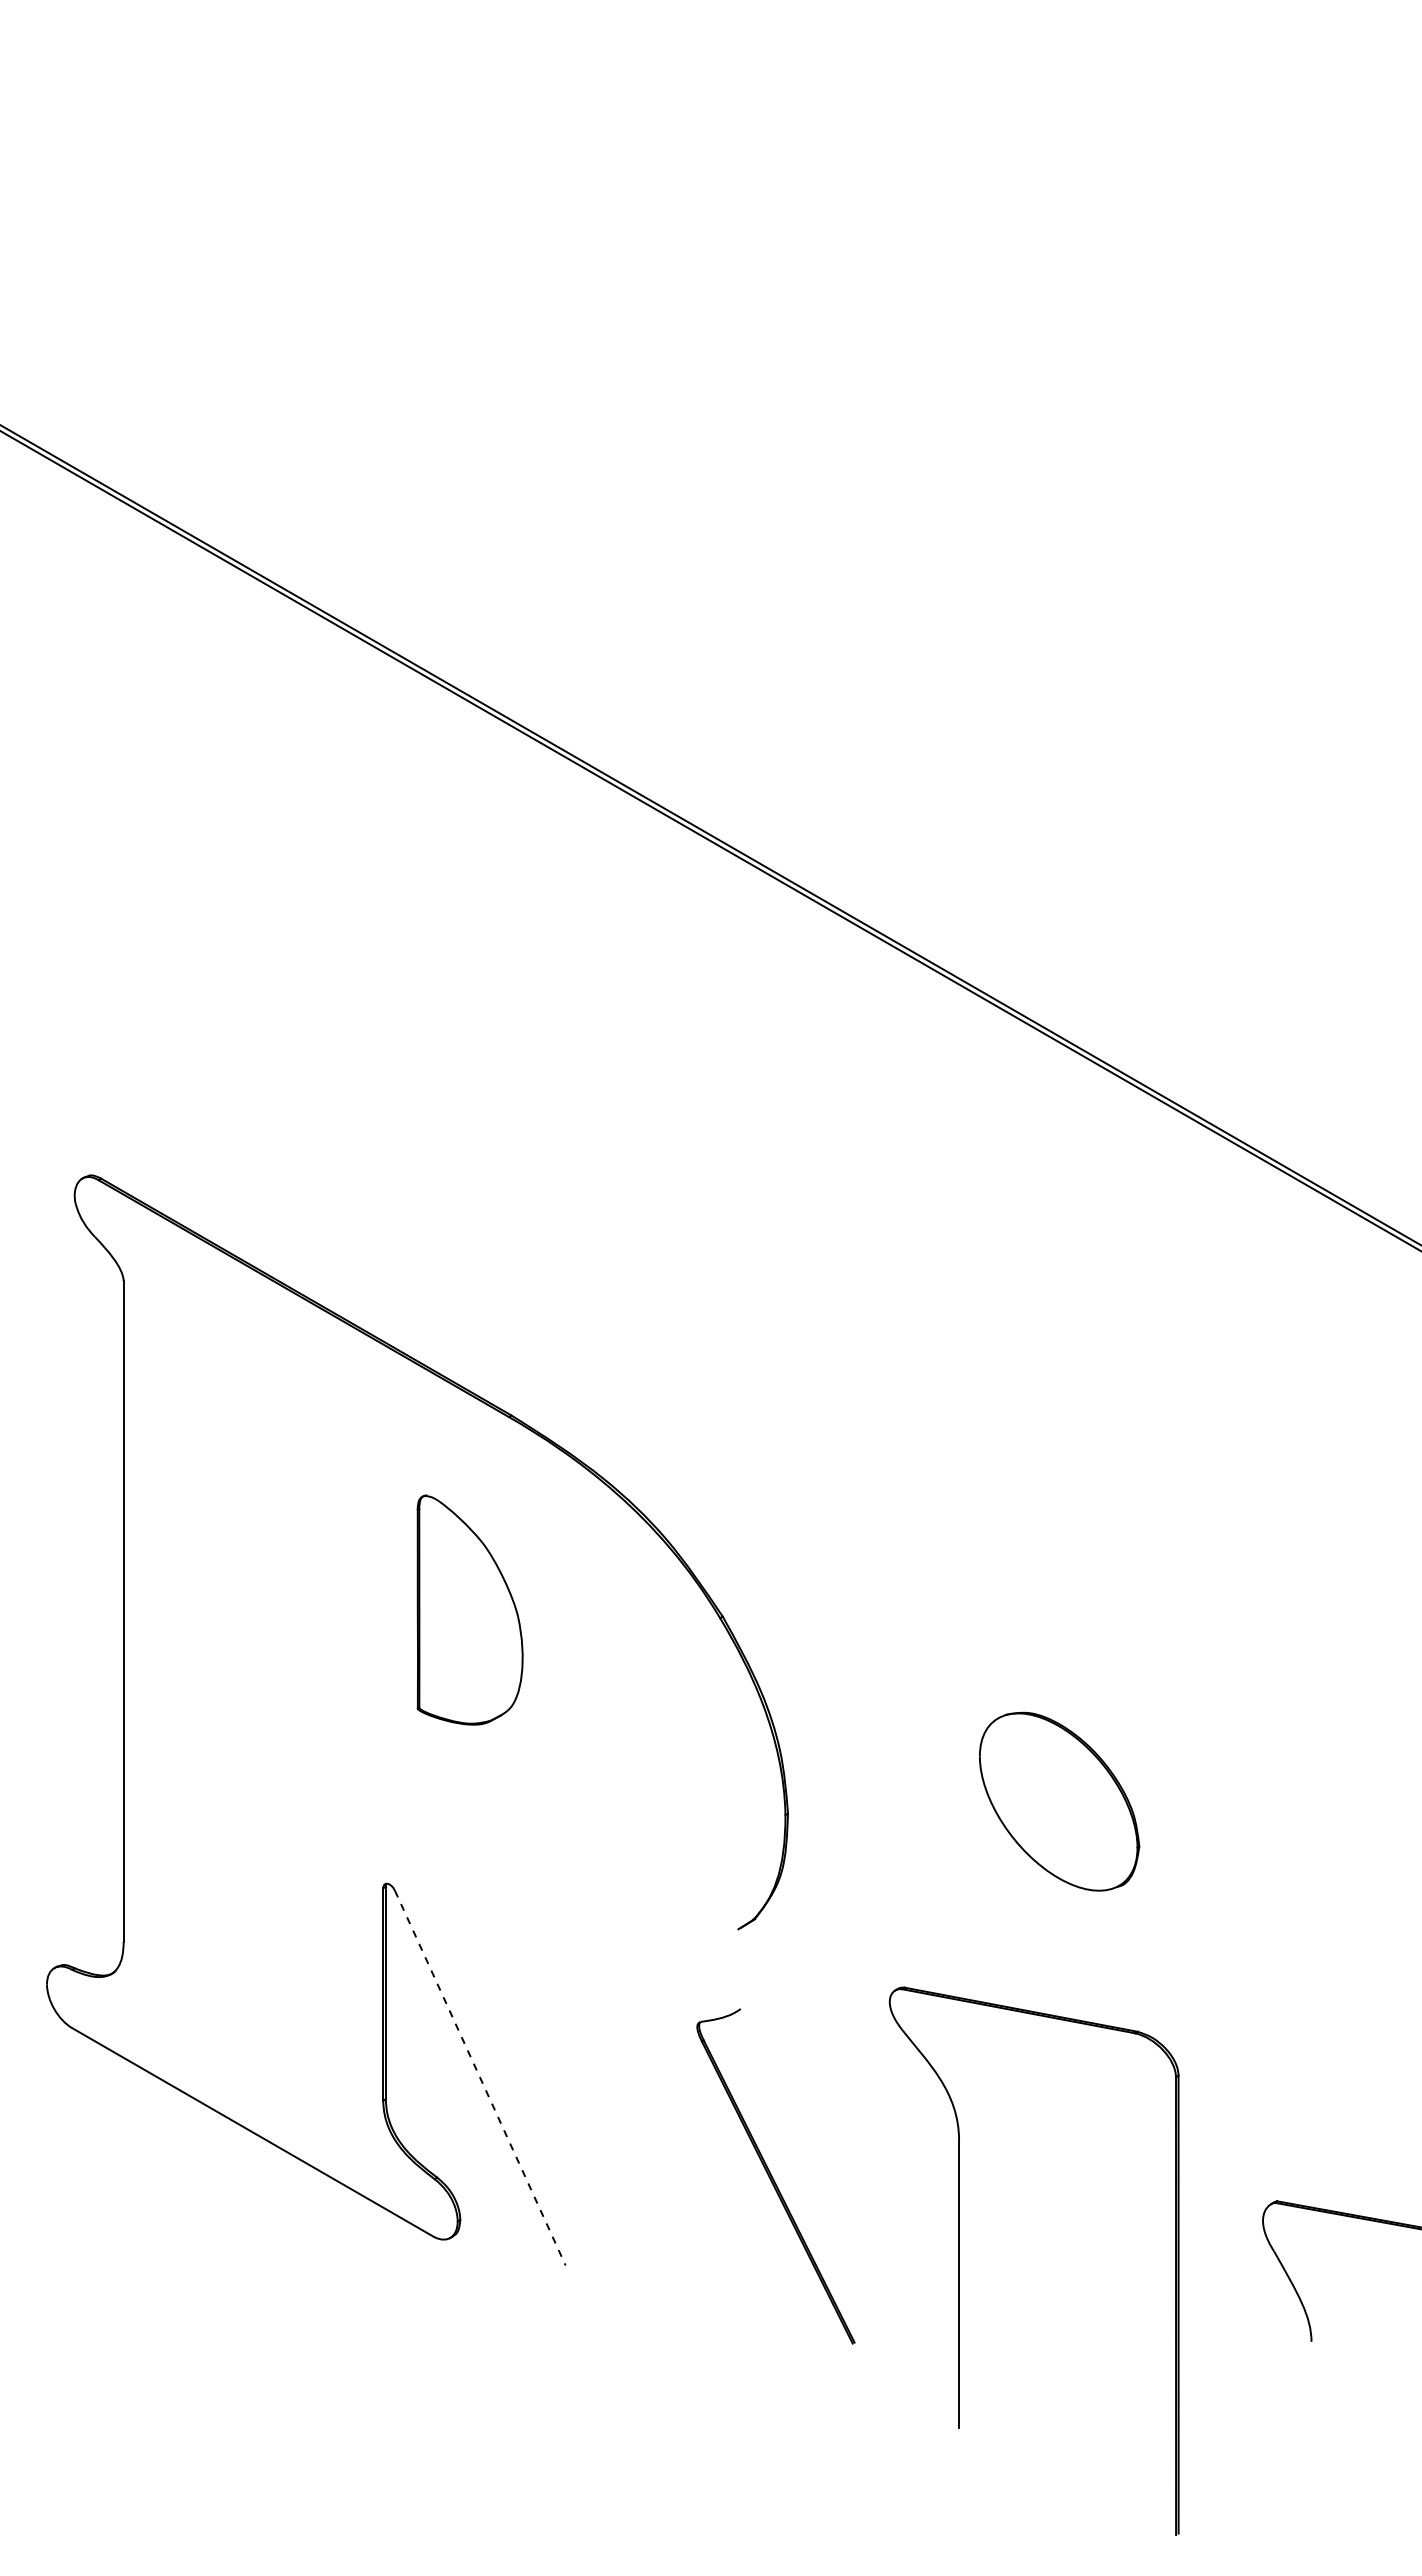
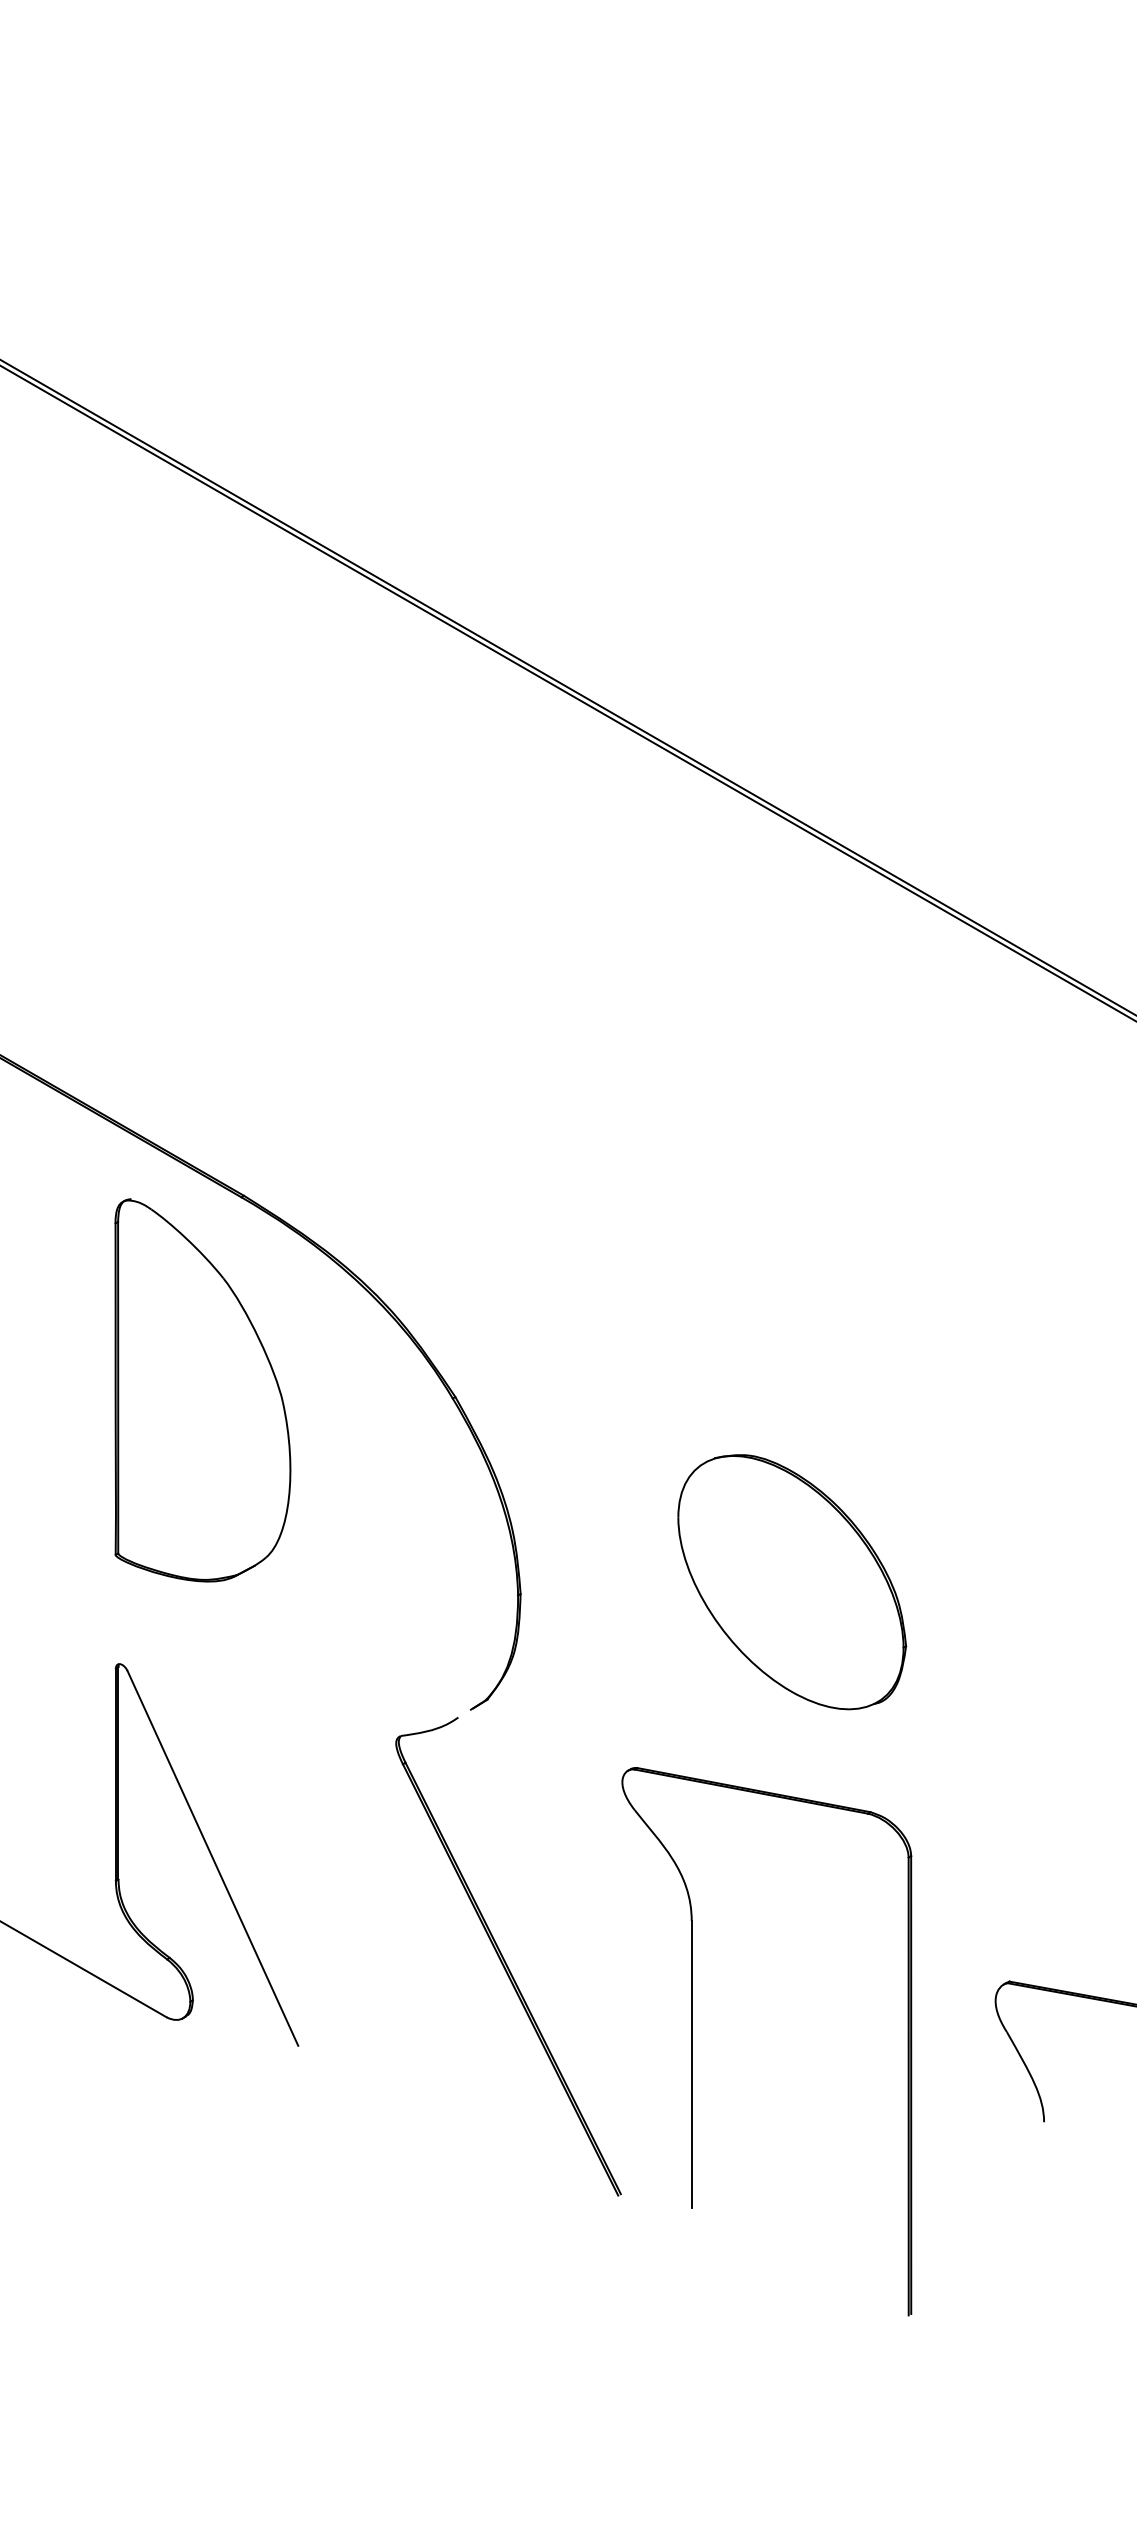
part: (469, 1609) -> (202, 1389), size x1.67
part: (1059, 1801) -> (792, 1581), size x1.43
line: (480, 2078) -> (213, 1858), dashed -> solid
part: (775, 2176) -> (508, 1956), size x1.43

